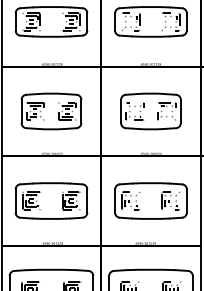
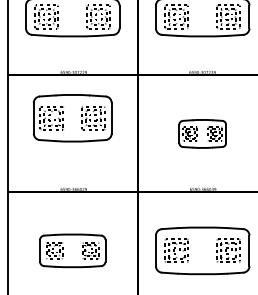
part: (51, 111) -> (72, 118), moved
part: (150, 111) -> (202, 133), size x0.6
part: (51, 200) -> (72, 250), size x0.7

